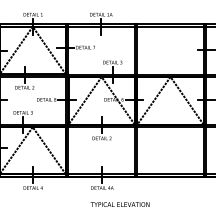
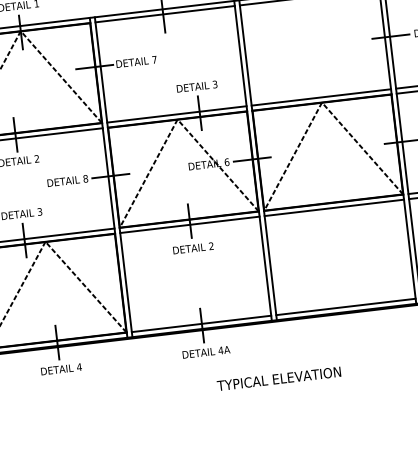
text: (119, 204) -> (277, 378), moved

